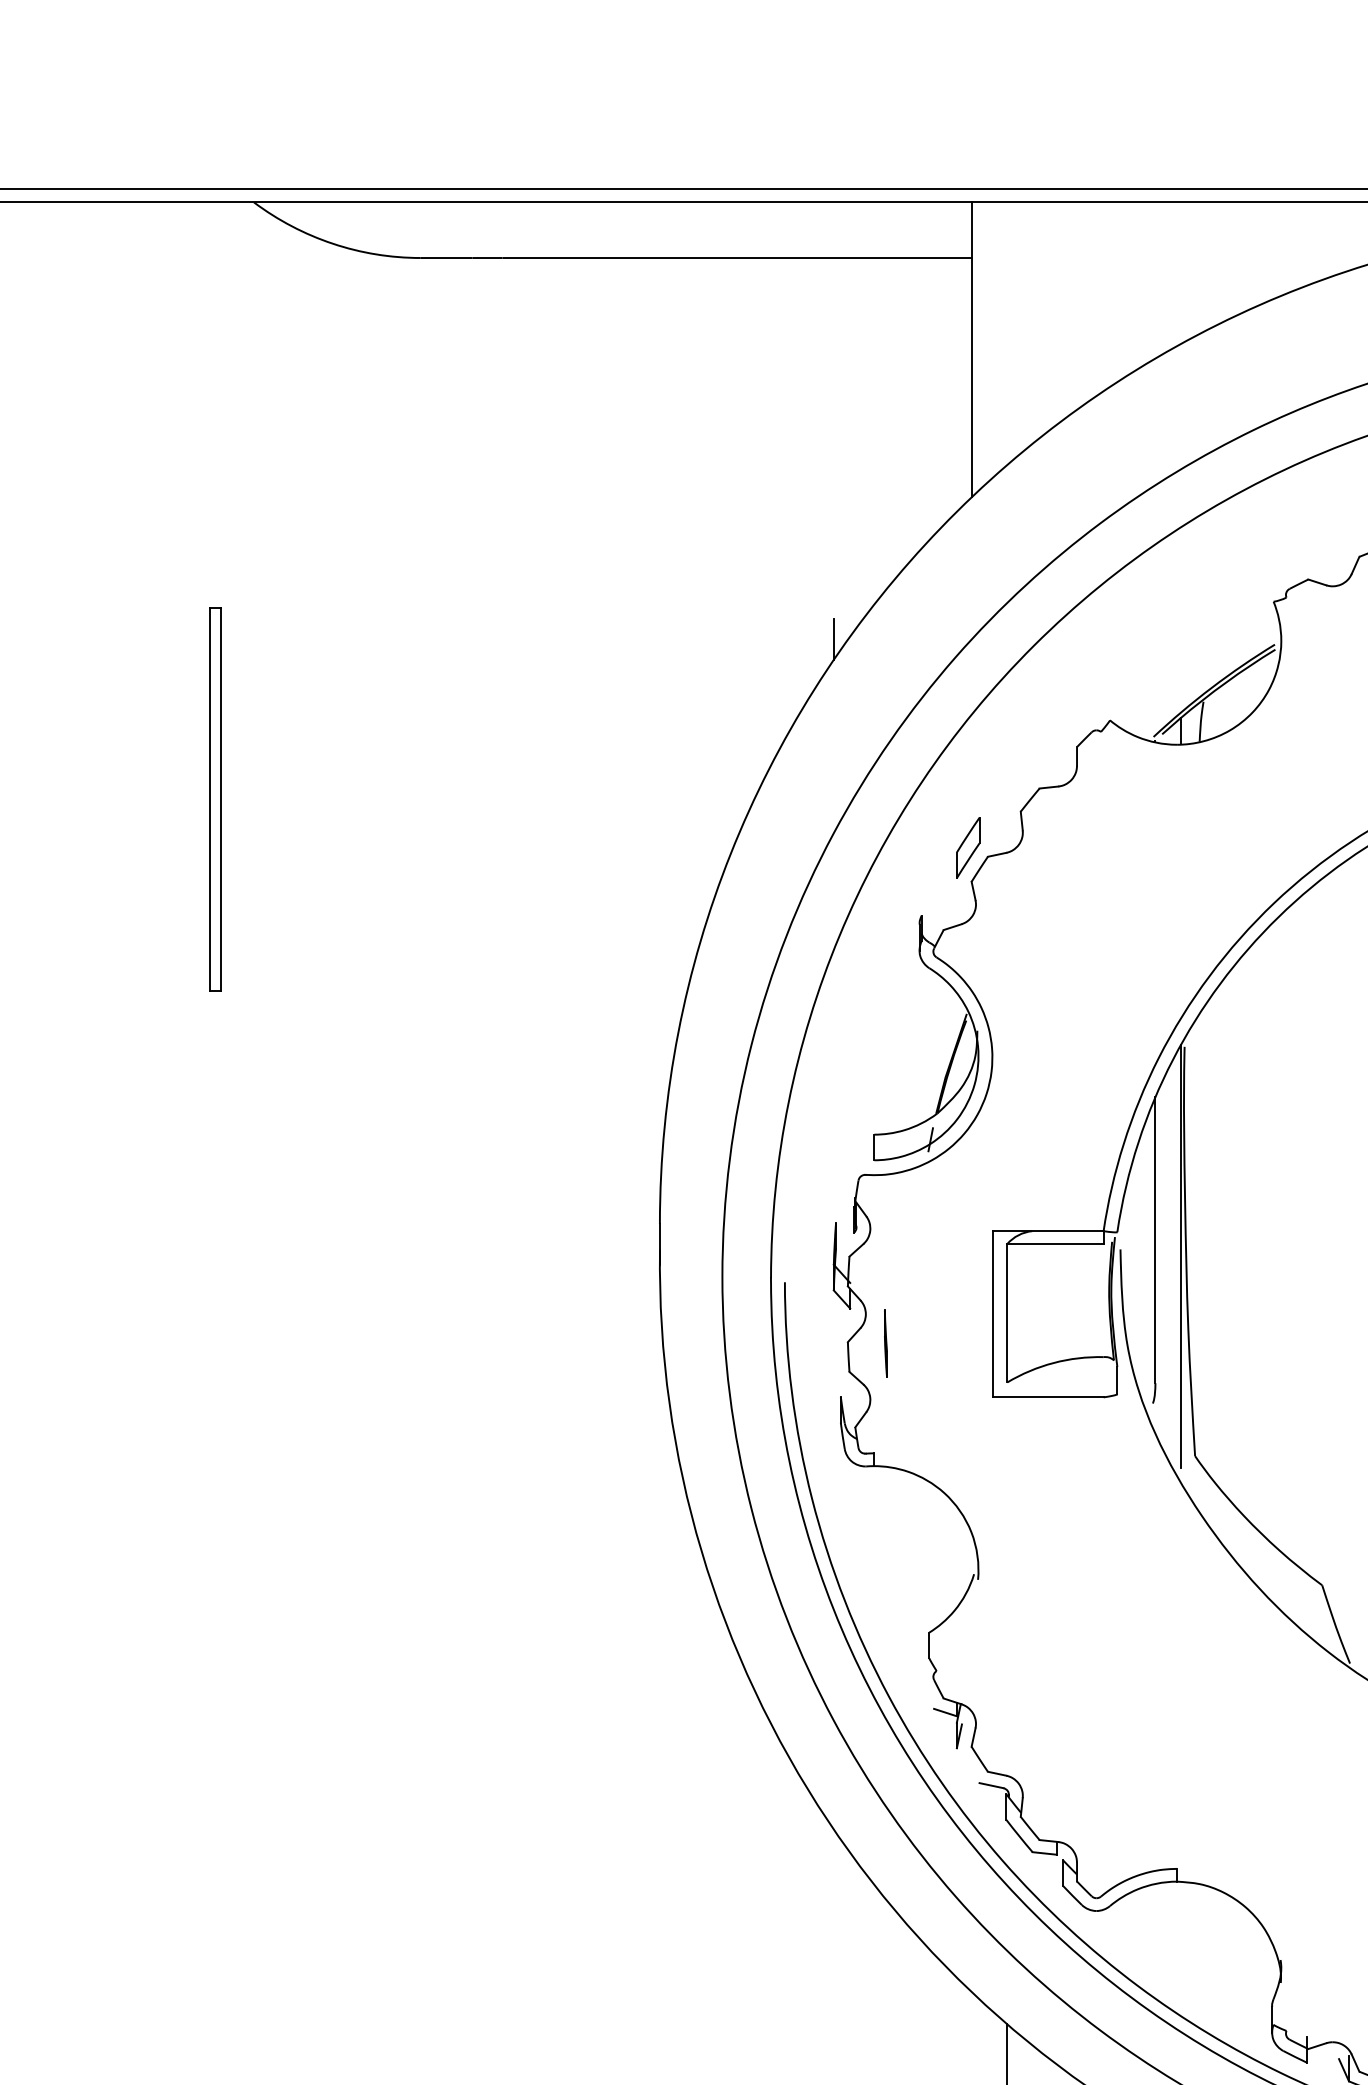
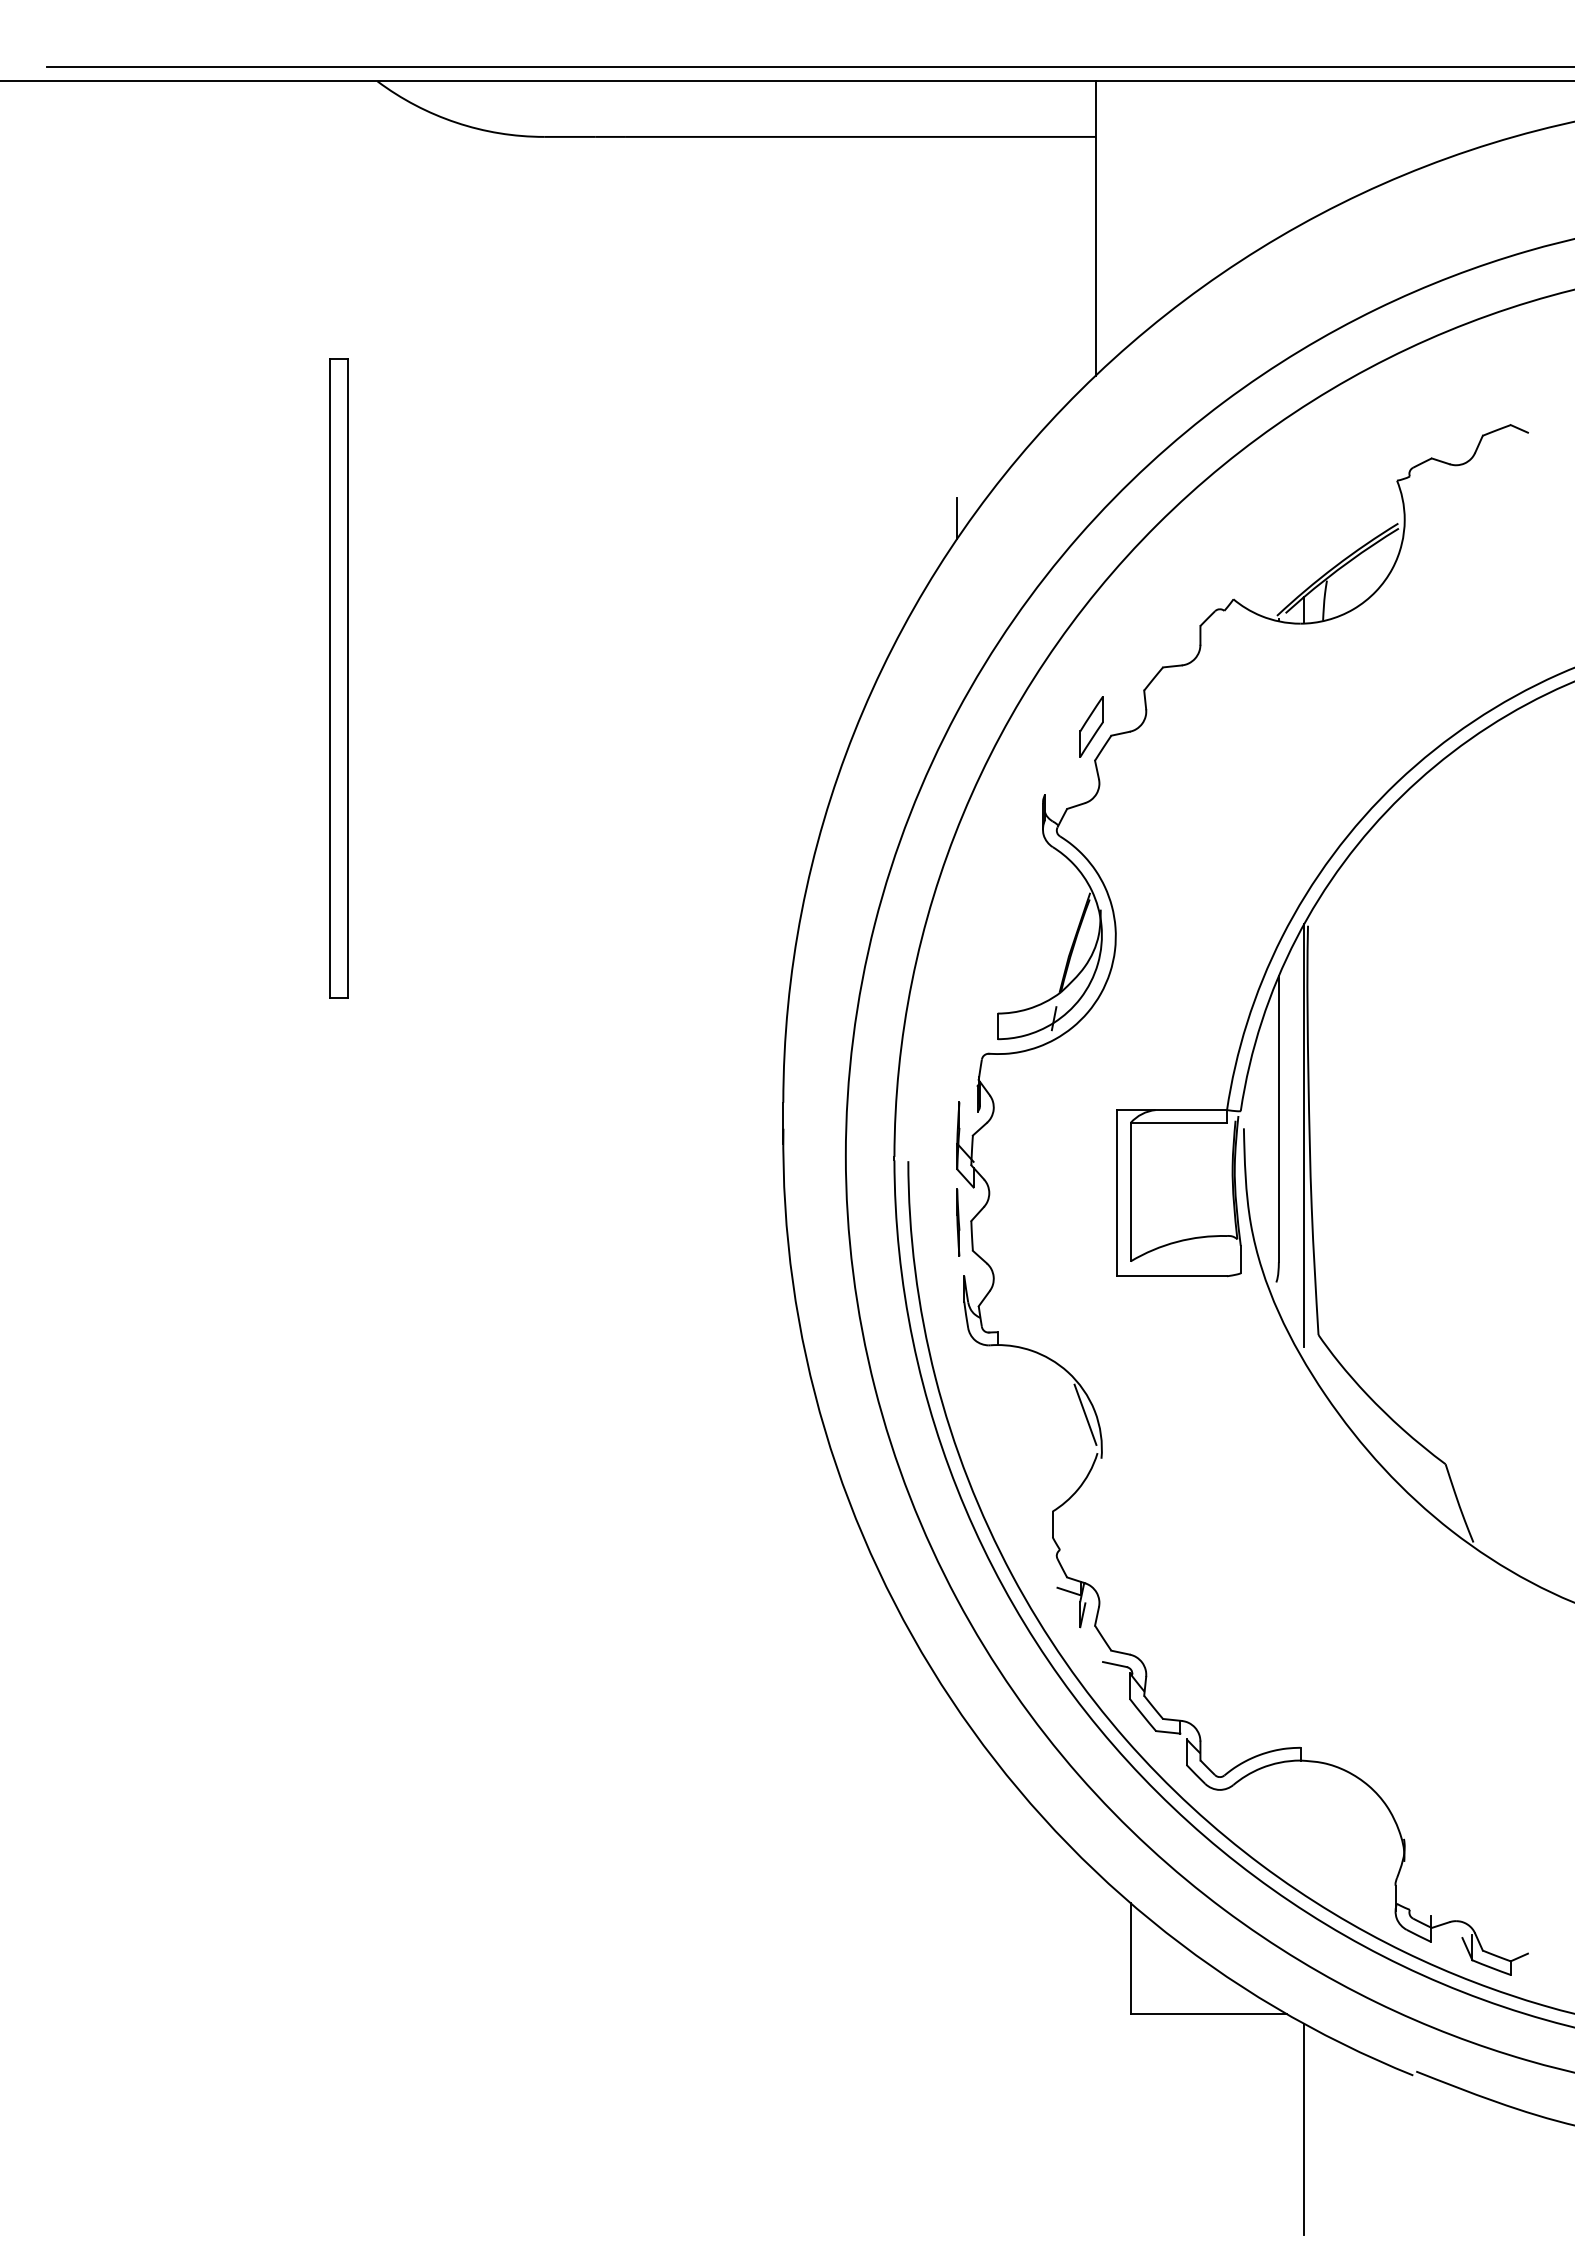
part: (215, 799) -> (338, 678), size x1.67
line: (886, 1343) -> (958, 1222), moved
line: (962, 1535) -> (1085, 1414), added

